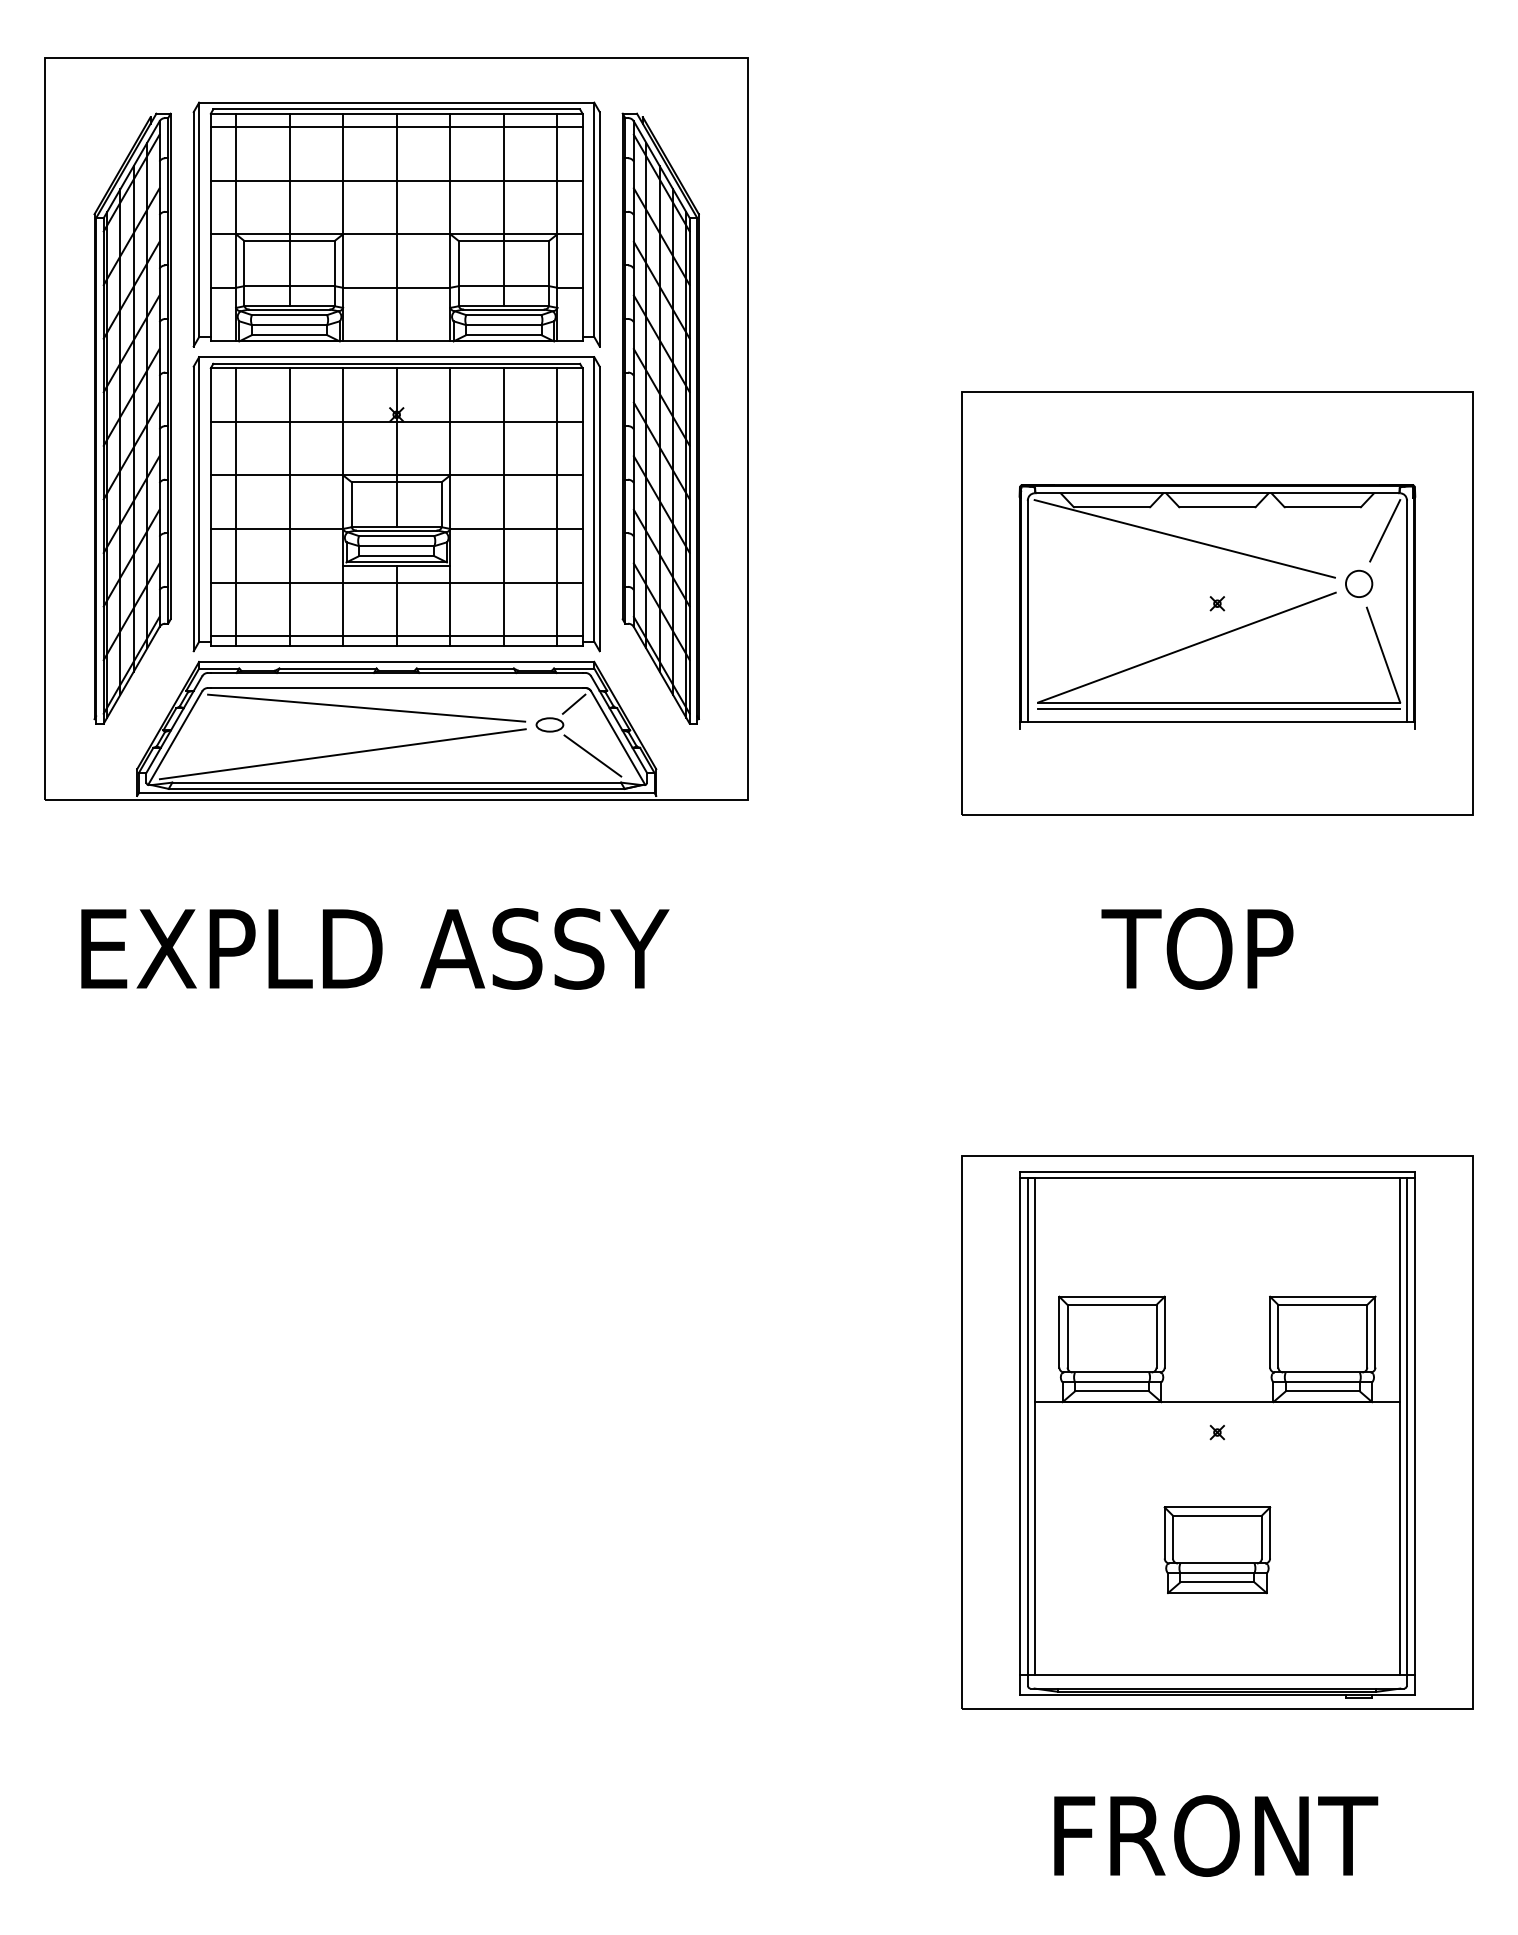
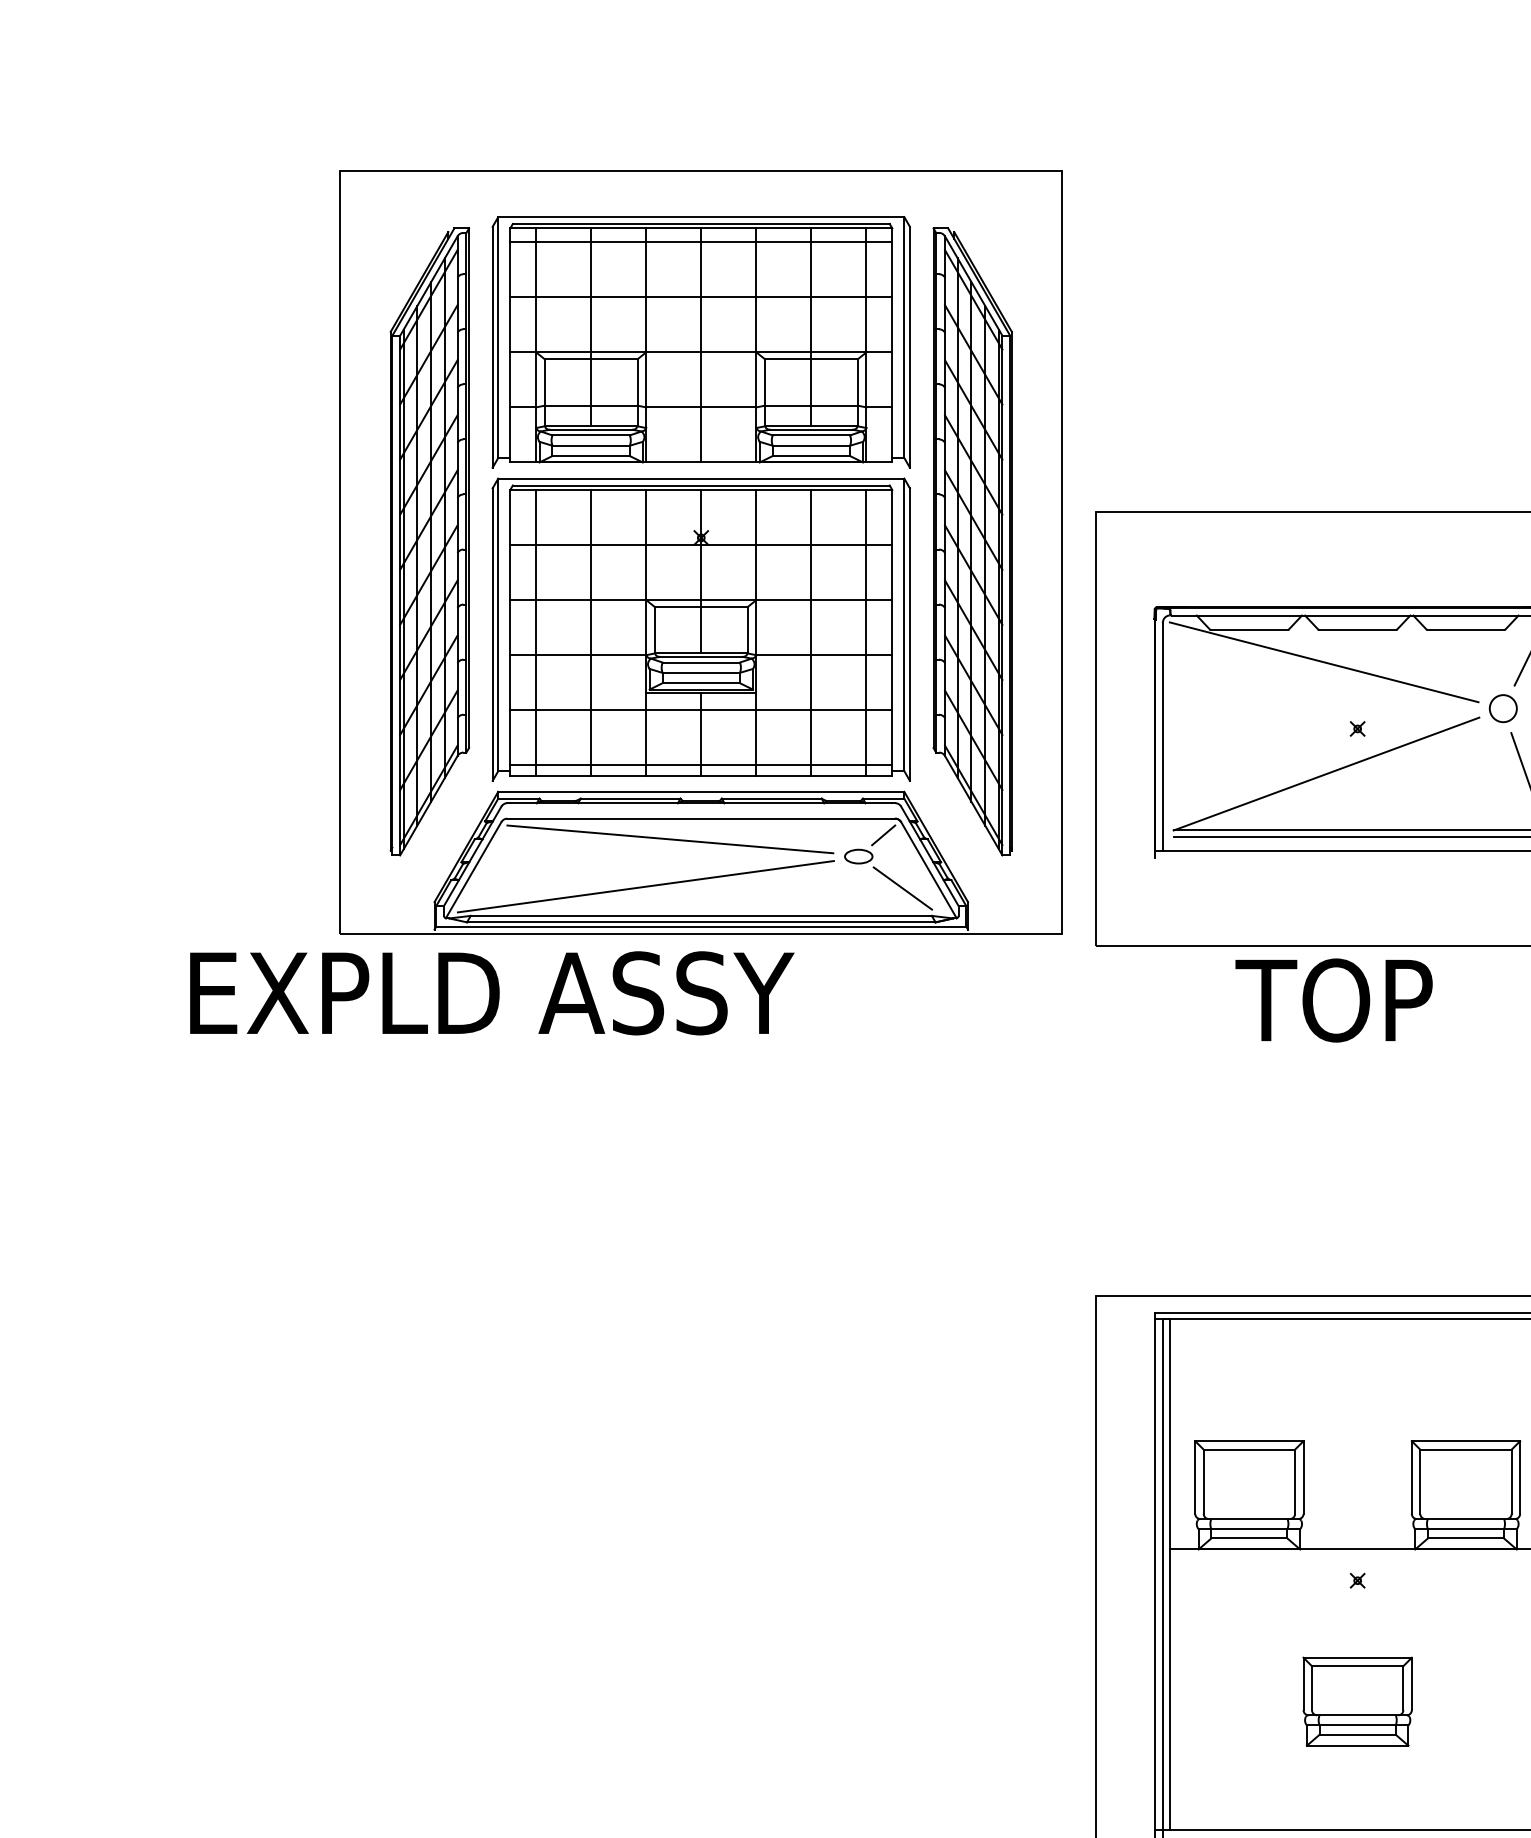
part: (396, 428) -> (701, 551), moved
text: (375, 948) -> (492, 992), moved
text: (1197, 948) -> (1334, 1000), moved

